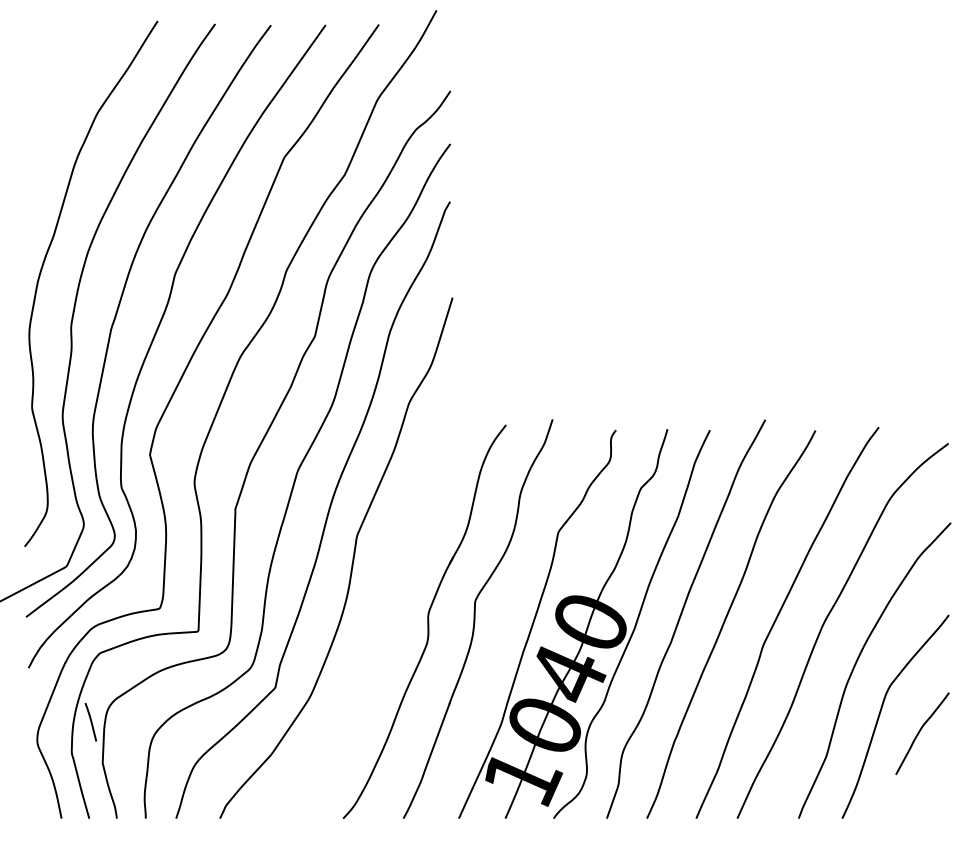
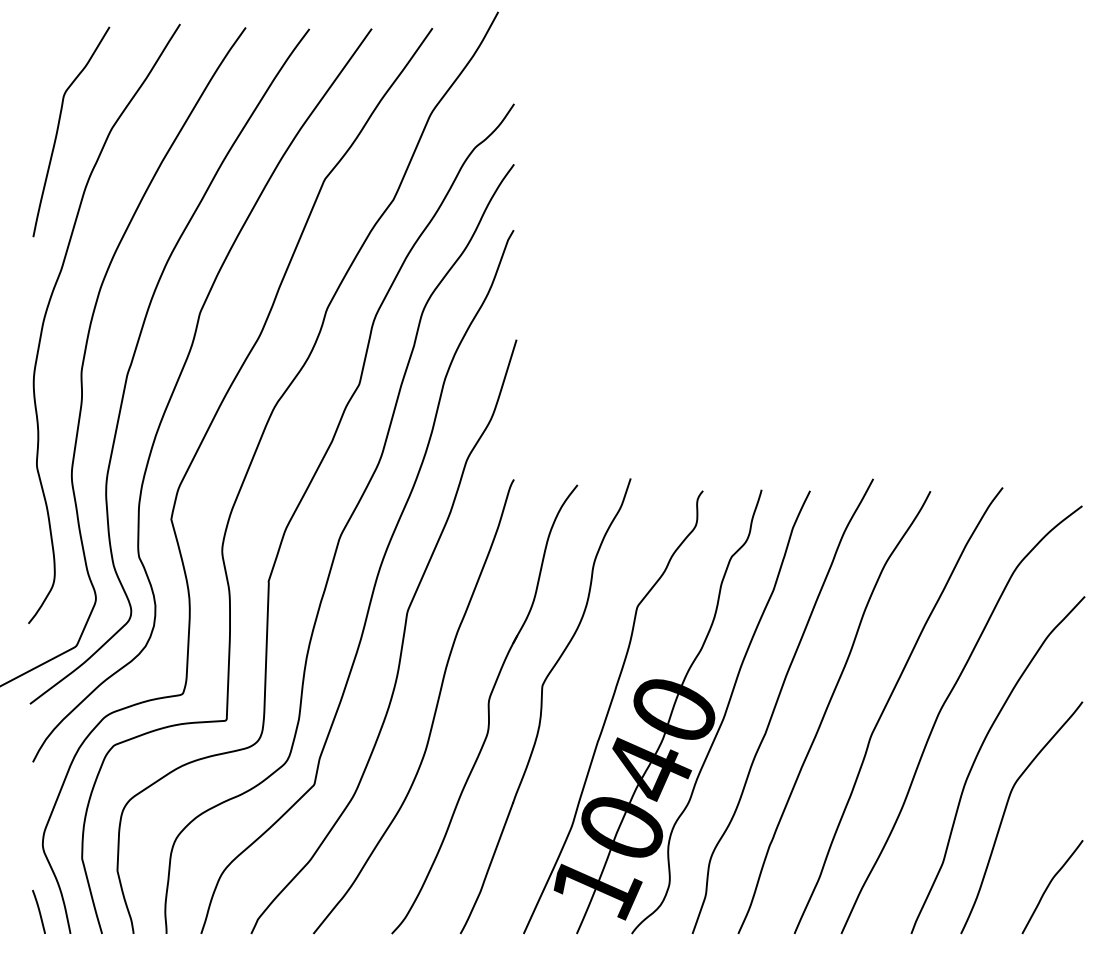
curve: (51, 110) -> (59, 126), added
curve: (380, 623) -> (434, 711), added
line: (90, 721) -> (38, 911), moved
curve: (920, 731) -> (1050, 884), moved

